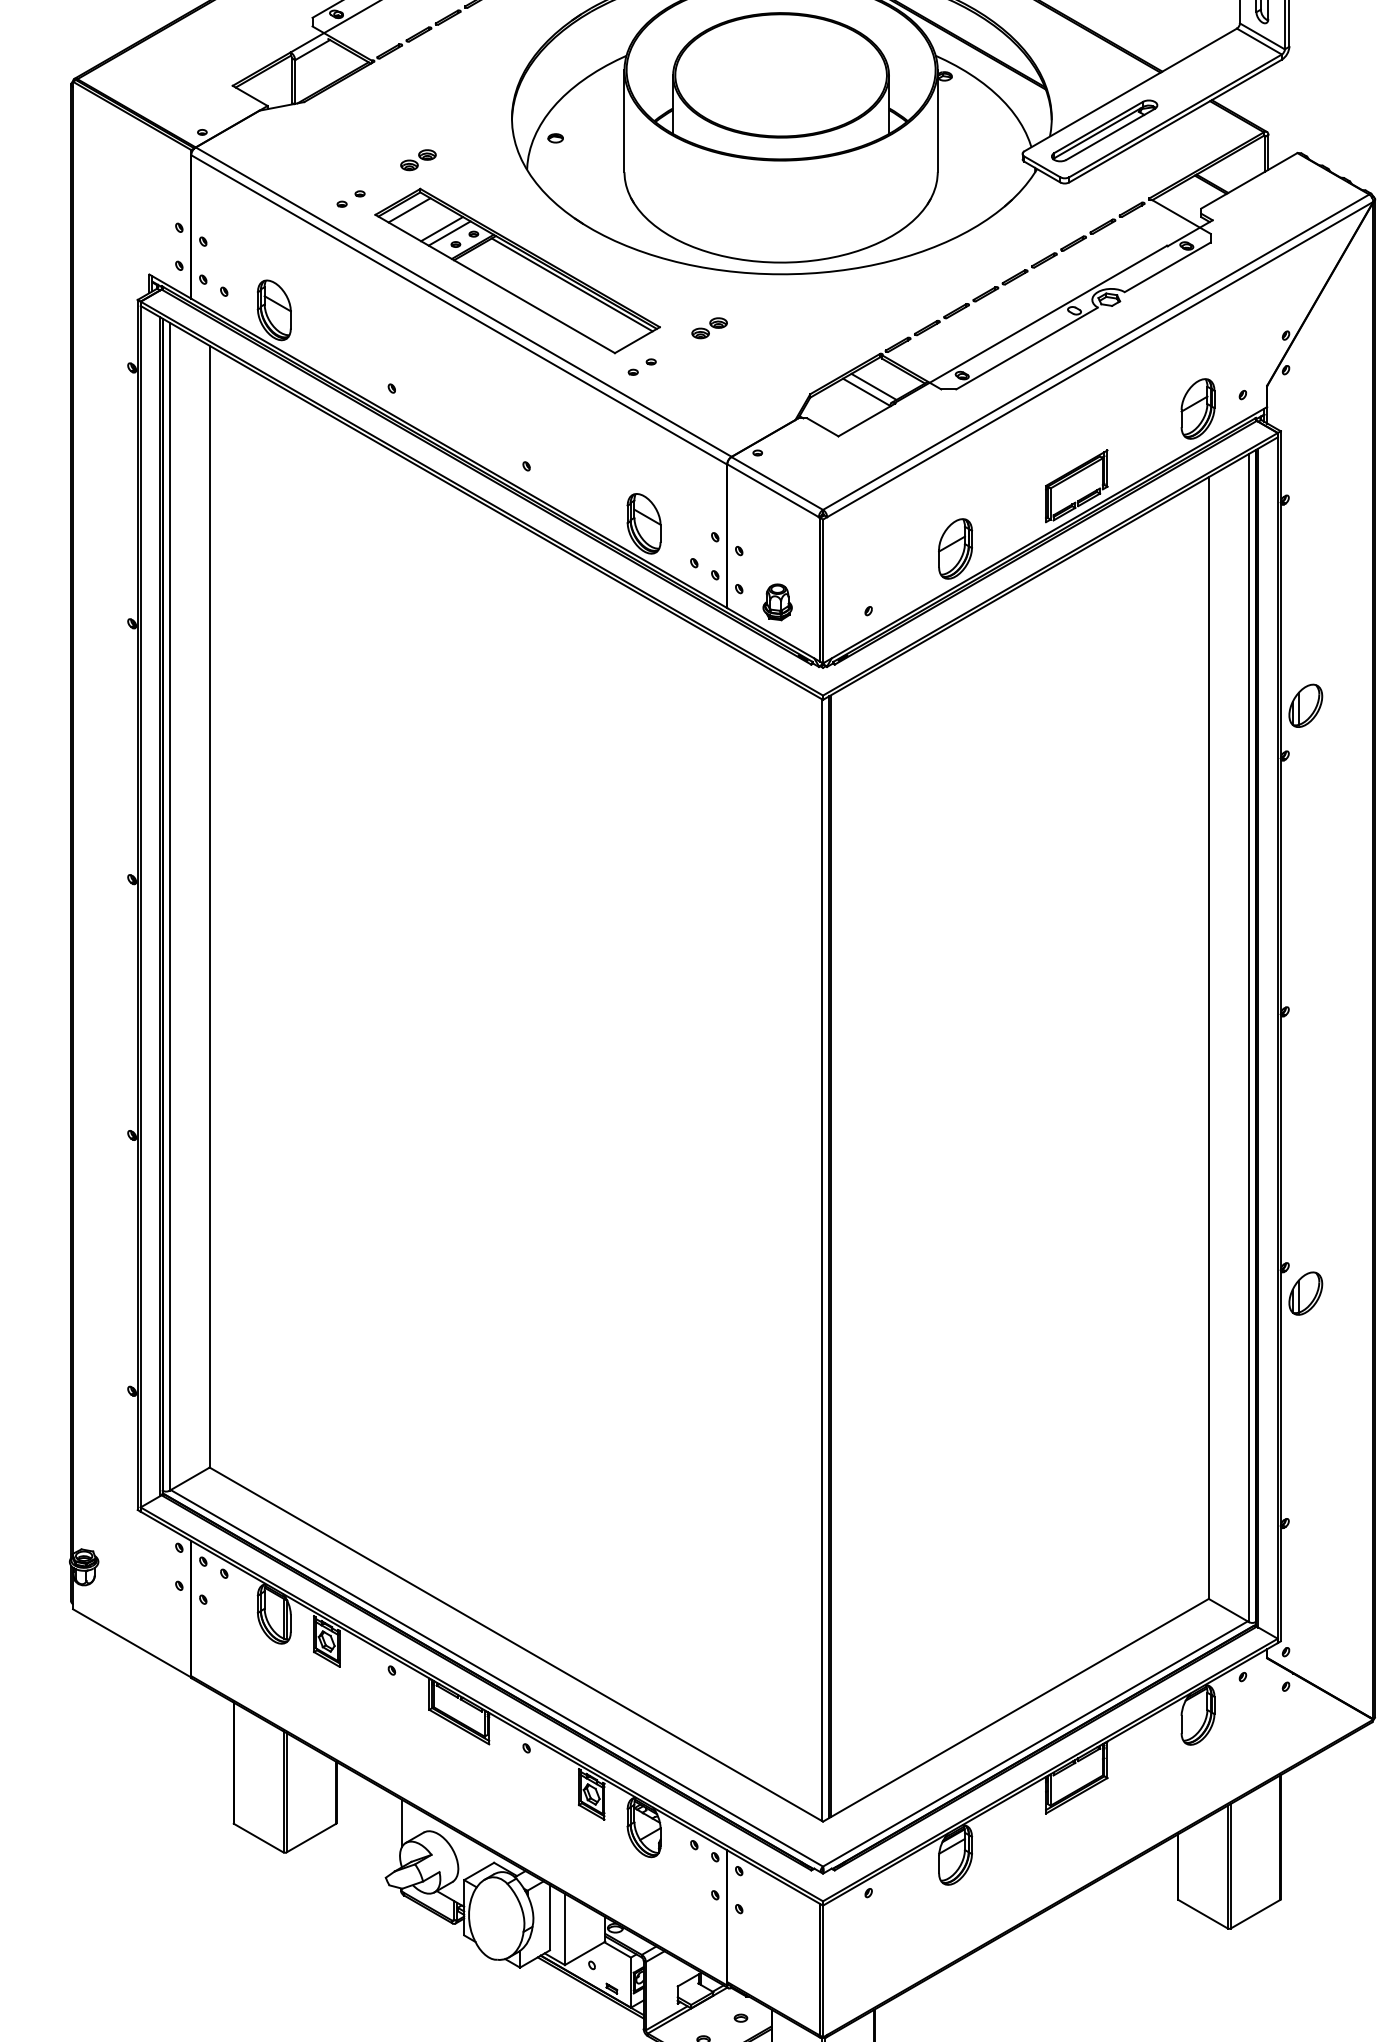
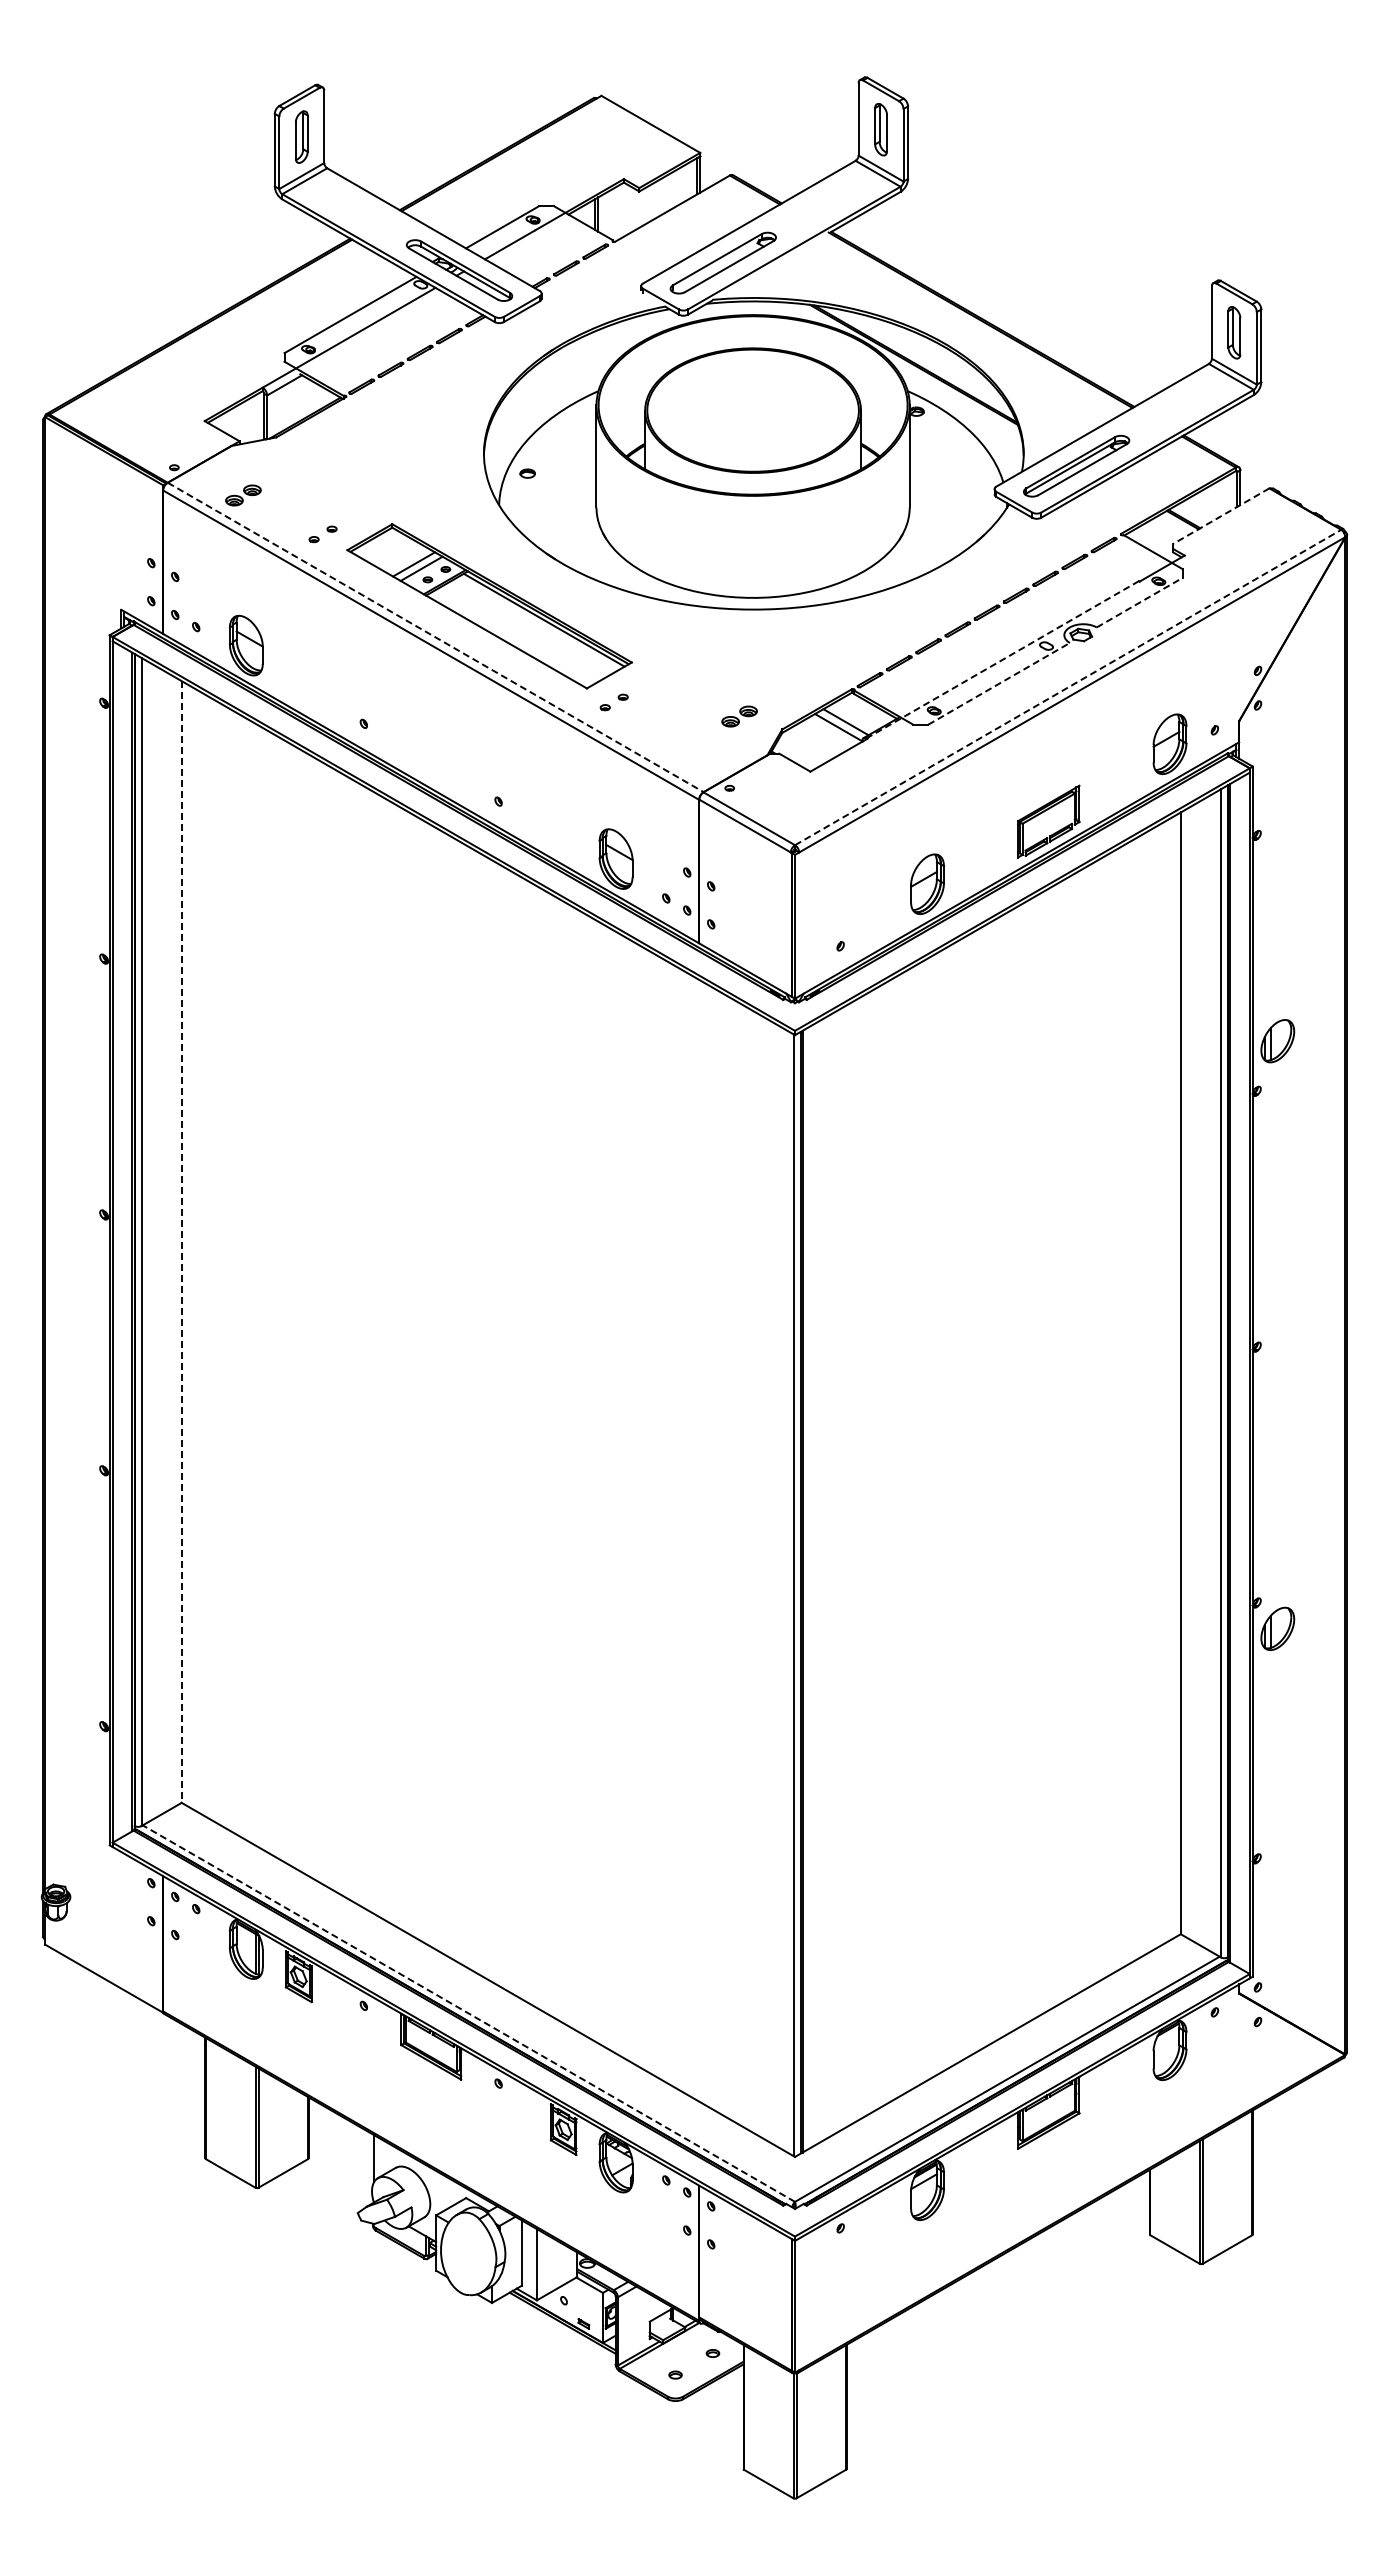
part: (418, 160) -> (243, 495), moved
line: (1248, 181) -> (1220, 516), solid -> dashed
line: (409, 210) -> (381, 545), removed
line: (1167, 267) -> (1139, 602), solid -> dashed
line: (464, 302) -> (436, 637), solid -> dashed
line: (1030, 324) -> (1002, 659), solid -> dashed
part: (709, 328) -> (739, 716), moved
line: (1027, 348) -> (999, 683), solid -> dashed
line: (1096, 352) -> (1068, 687), solid -> dashed
part: (777, 602) -> (749, 937), removed
line: (209, 907) -> (181, 1242), solid -> dashed
line: (496, 1678) -> (468, 2013), solid -> dashed

